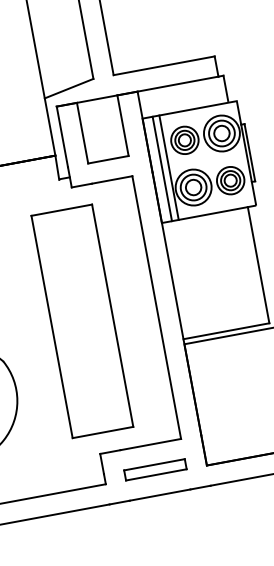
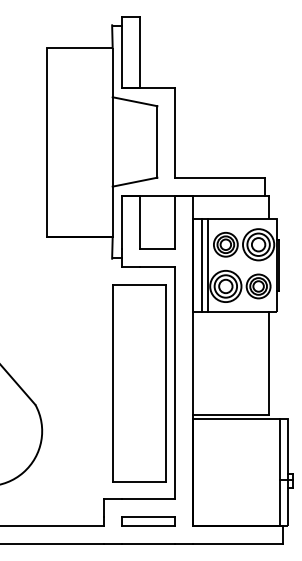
part: (82, 321) -> (139, 383), moved

